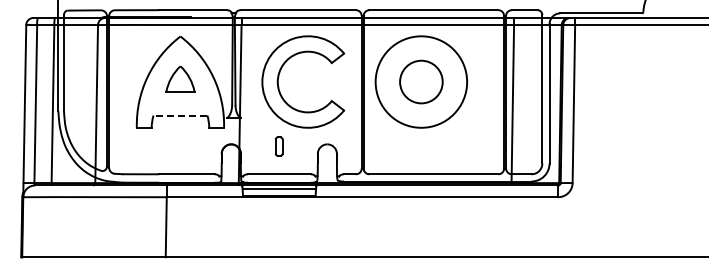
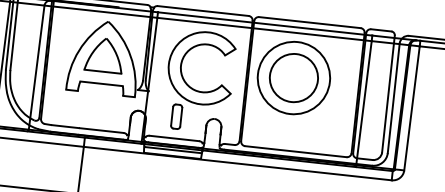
part: (180, 78) -> (104, 54), size x1.67
circle: (420, 81) -> (293, 77), size x1.43
line: (180, 115) -> (101, 83), dashed -> solid
part: (278, 146) -> (176, 116), size x1.67

